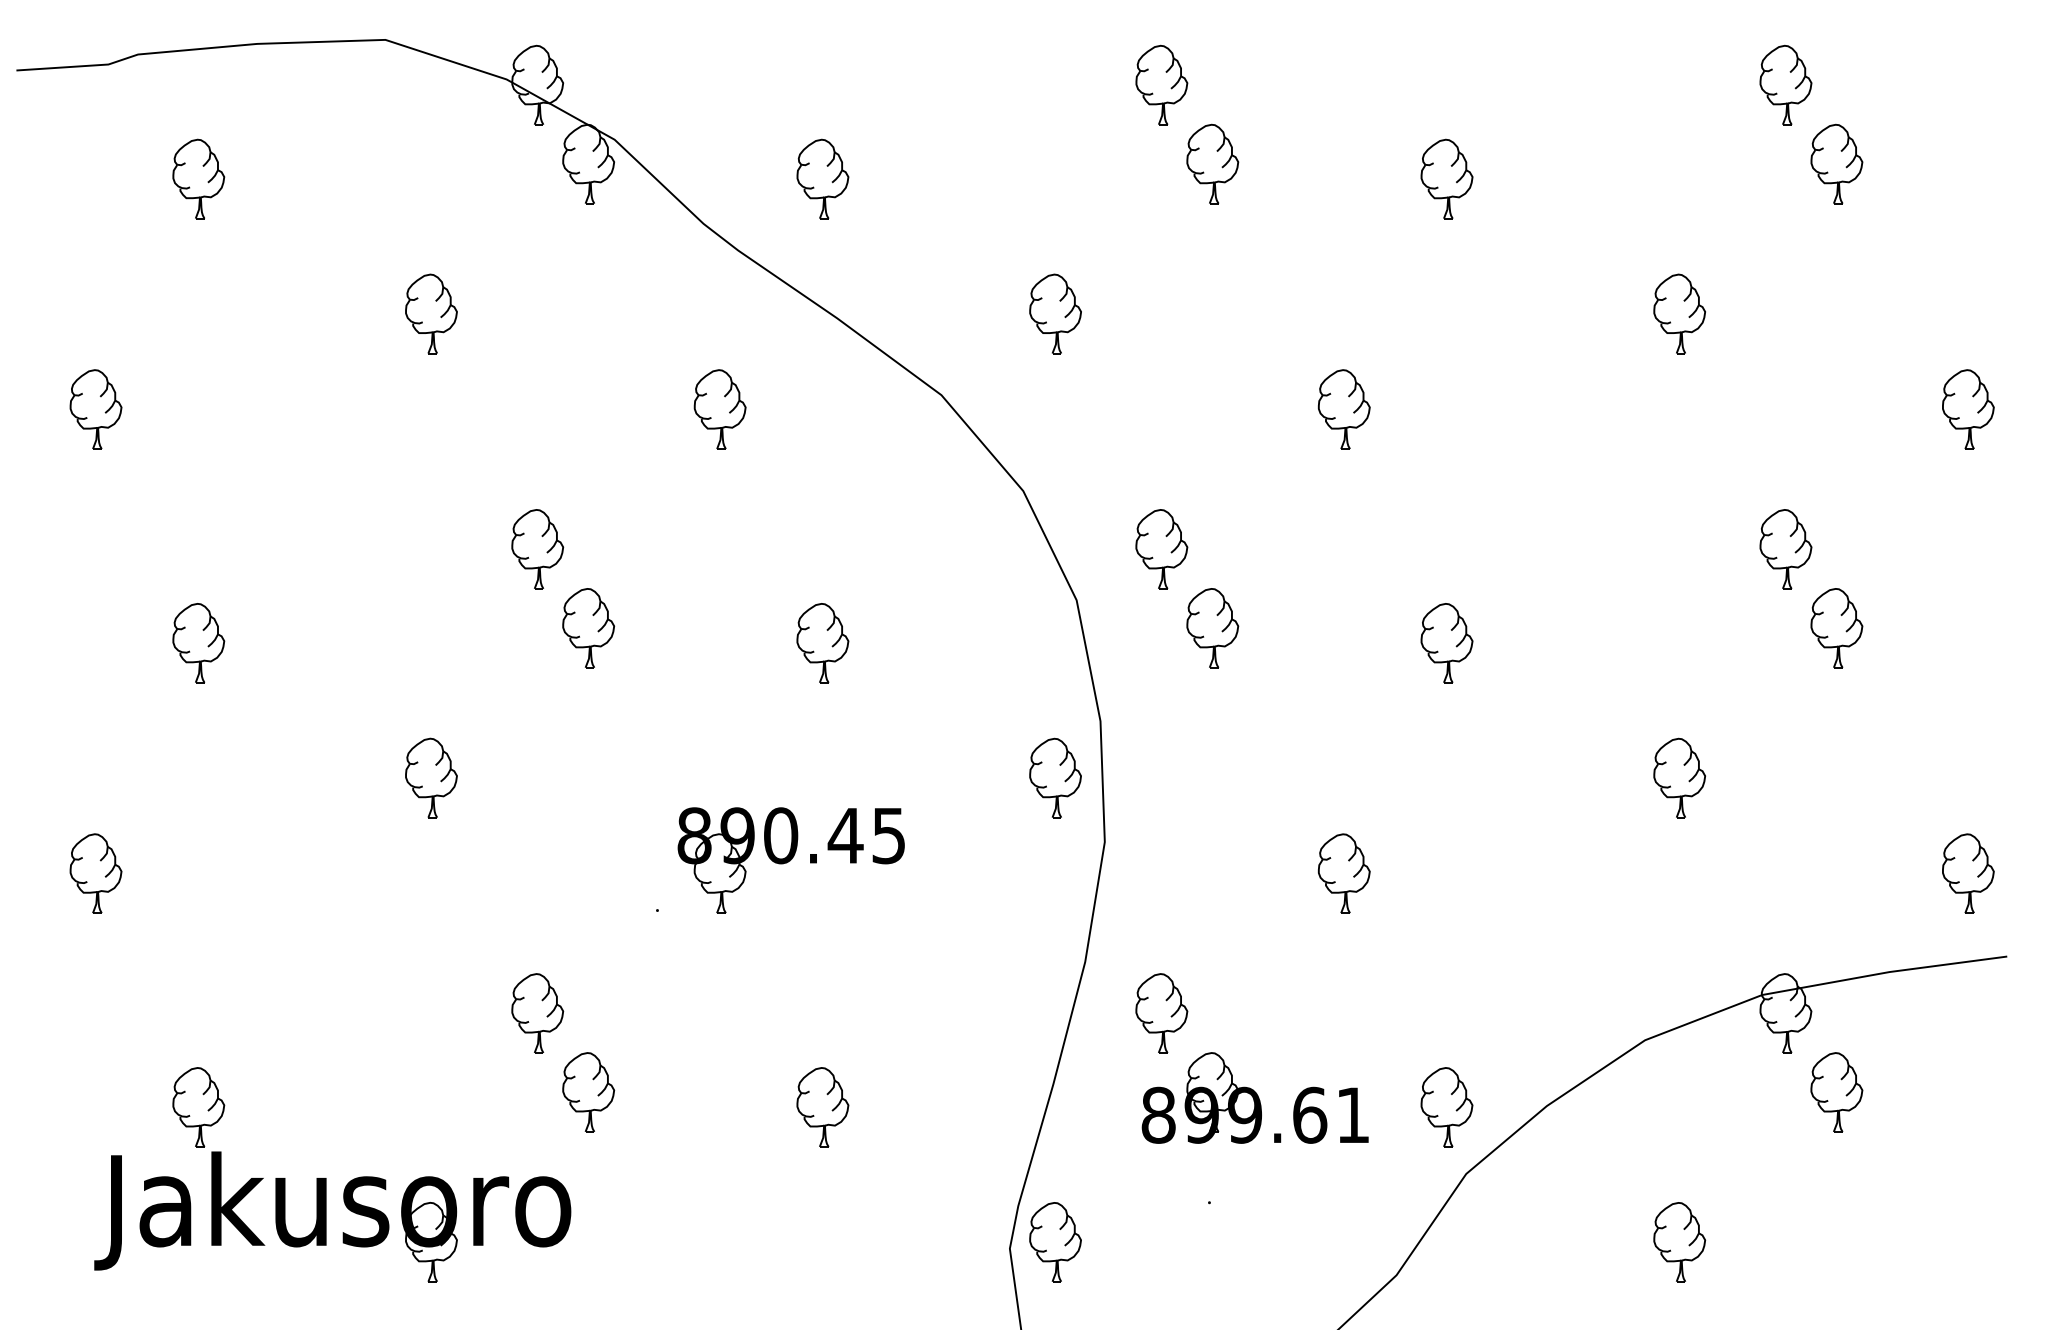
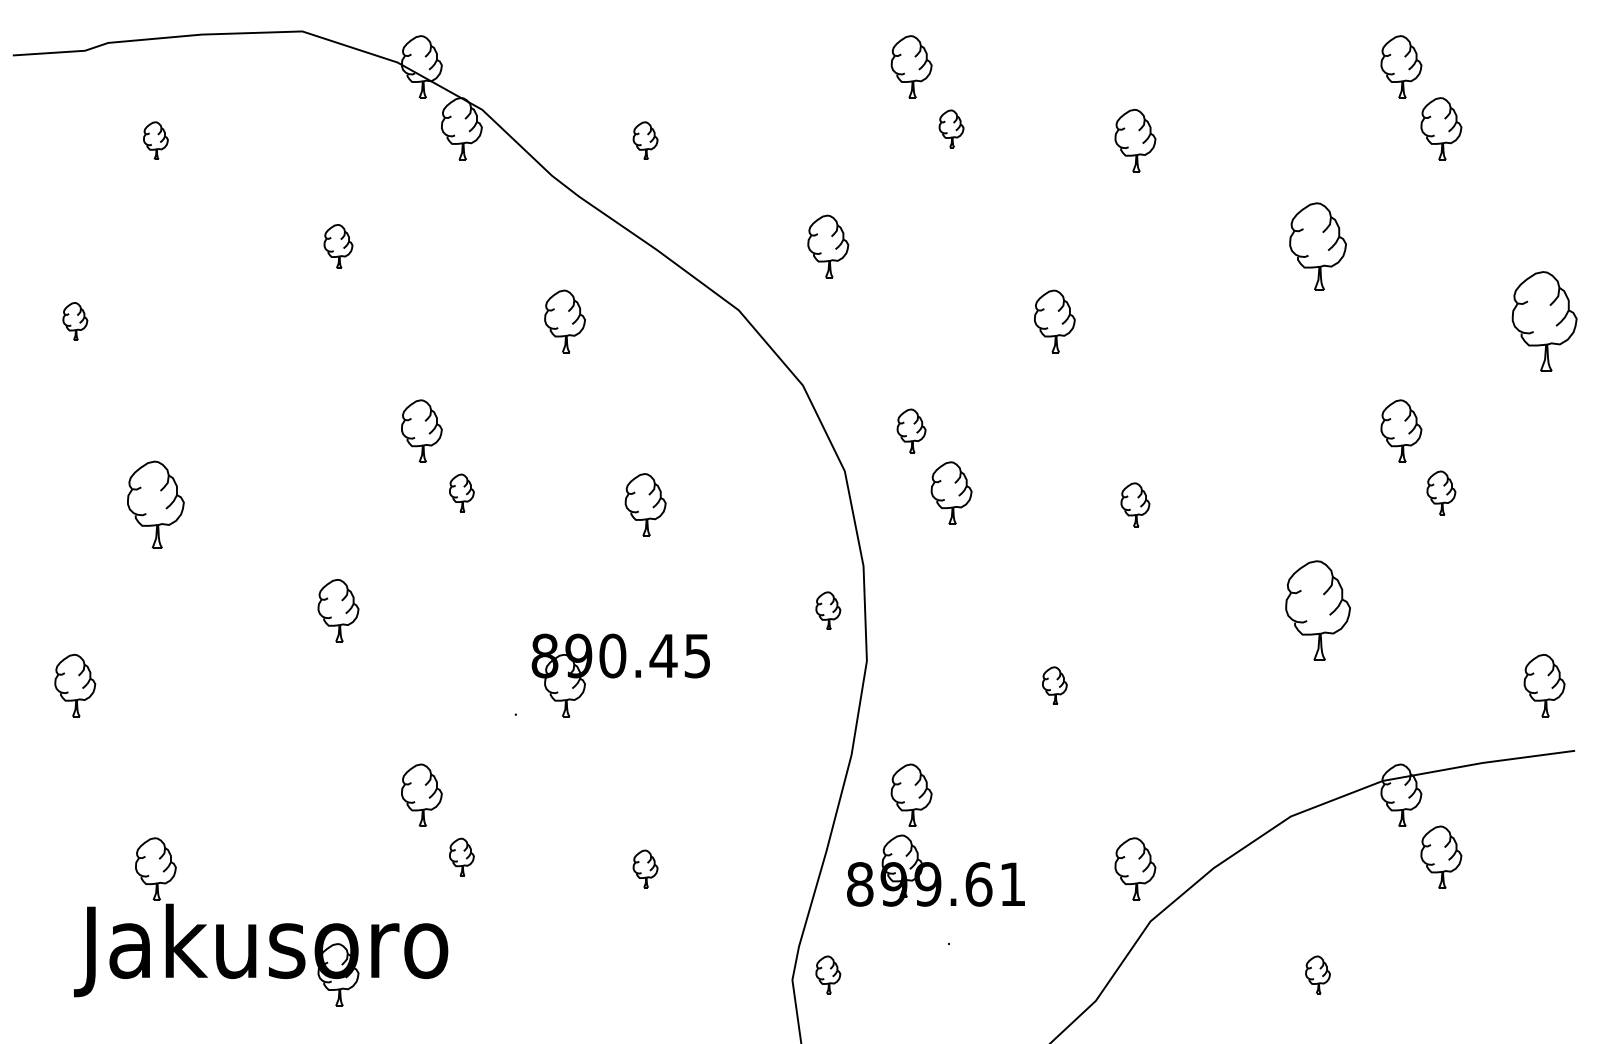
part: (1212, 163) -> (951, 128), size x0.6
part: (198, 178) -> (155, 140), size x0.6
part: (822, 178) -> (645, 140), size x0.6
part: (431, 313) -> (338, 246), size x0.7
part: (1678, 313) -> (1317, 246), size x1.4
part: (96, 409) -> (75, 321), size x0.6
part: (1968, 409) -> (1544, 321), size x1.6
part: (1161, 548) -> (911, 430), size x0.7
part: (588, 627) -> (461, 492), size x0.6
part: (1836, 627) -> (1441, 492), size x0.7
part: (198, 642) -> (155, 504), size x1.4
part: (1447, 642) -> (1135, 504), size x0.7
part: (1055, 777) -> (828, 610), size x0.6
part: (1678, 777) -> (1317, 610), size x1.6
part: (1343, 873) -> (1054, 685), size x0.6
part: (588, 1091) -> (461, 856), size x0.6
part: (1254, 1097) -> (935, 870), moved
part: (822, 1106) -> (645, 868), size x0.6
part: (1055, 1241) -> (828, 974), size x0.6
part: (1678, 1241) -> (1317, 974), size x0.6

